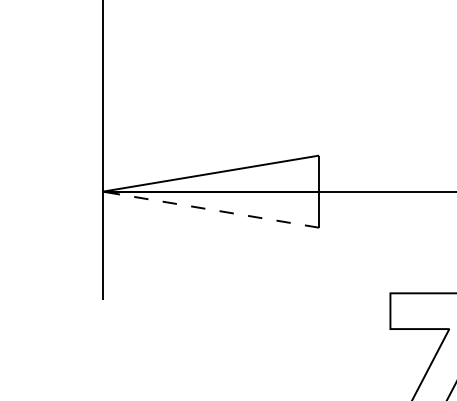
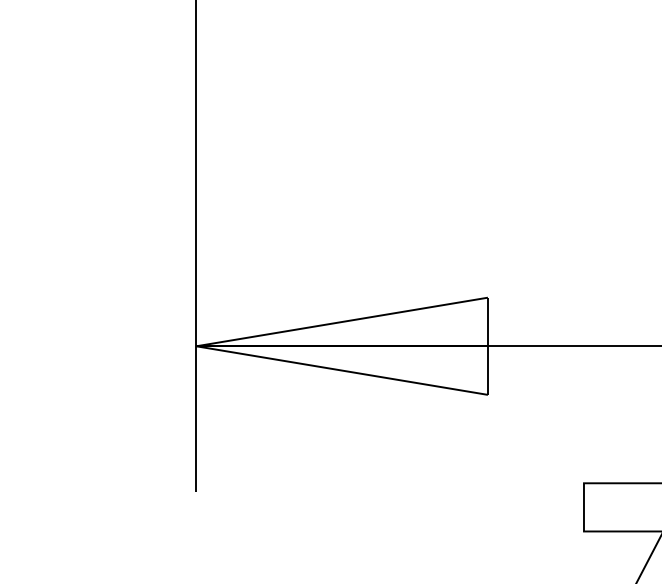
line: (211, 209) -> (342, 370), dashed -> solid

